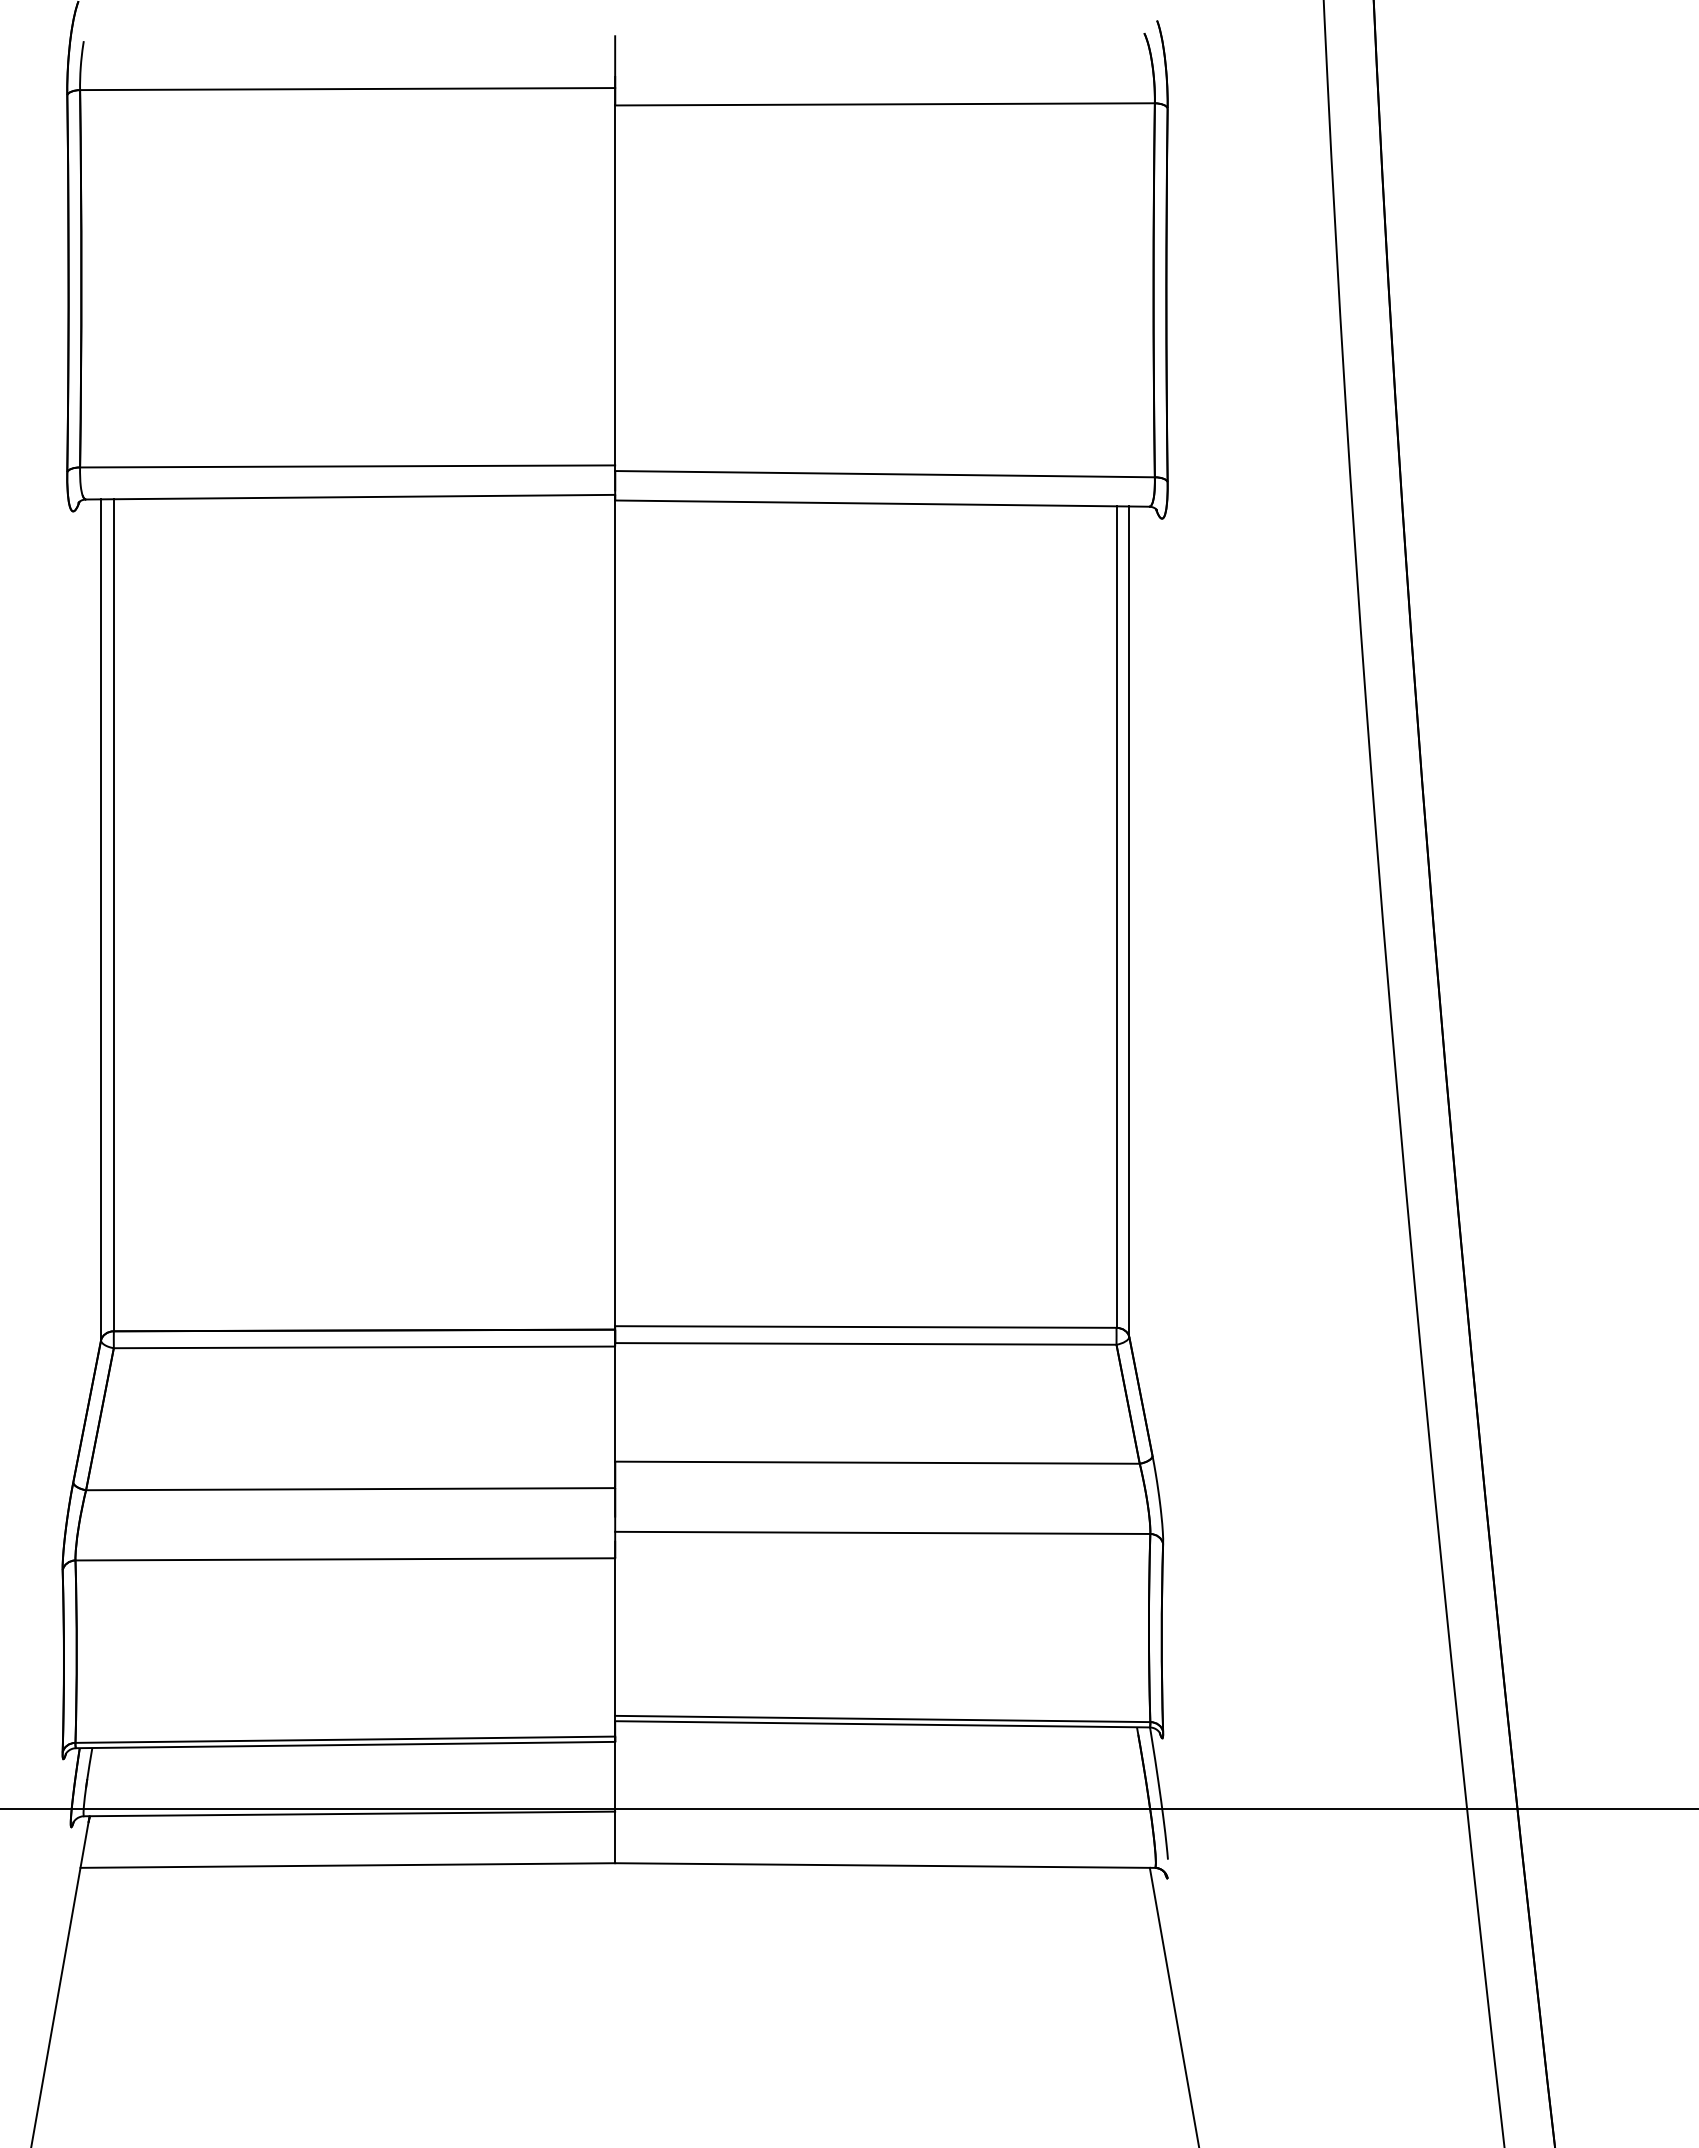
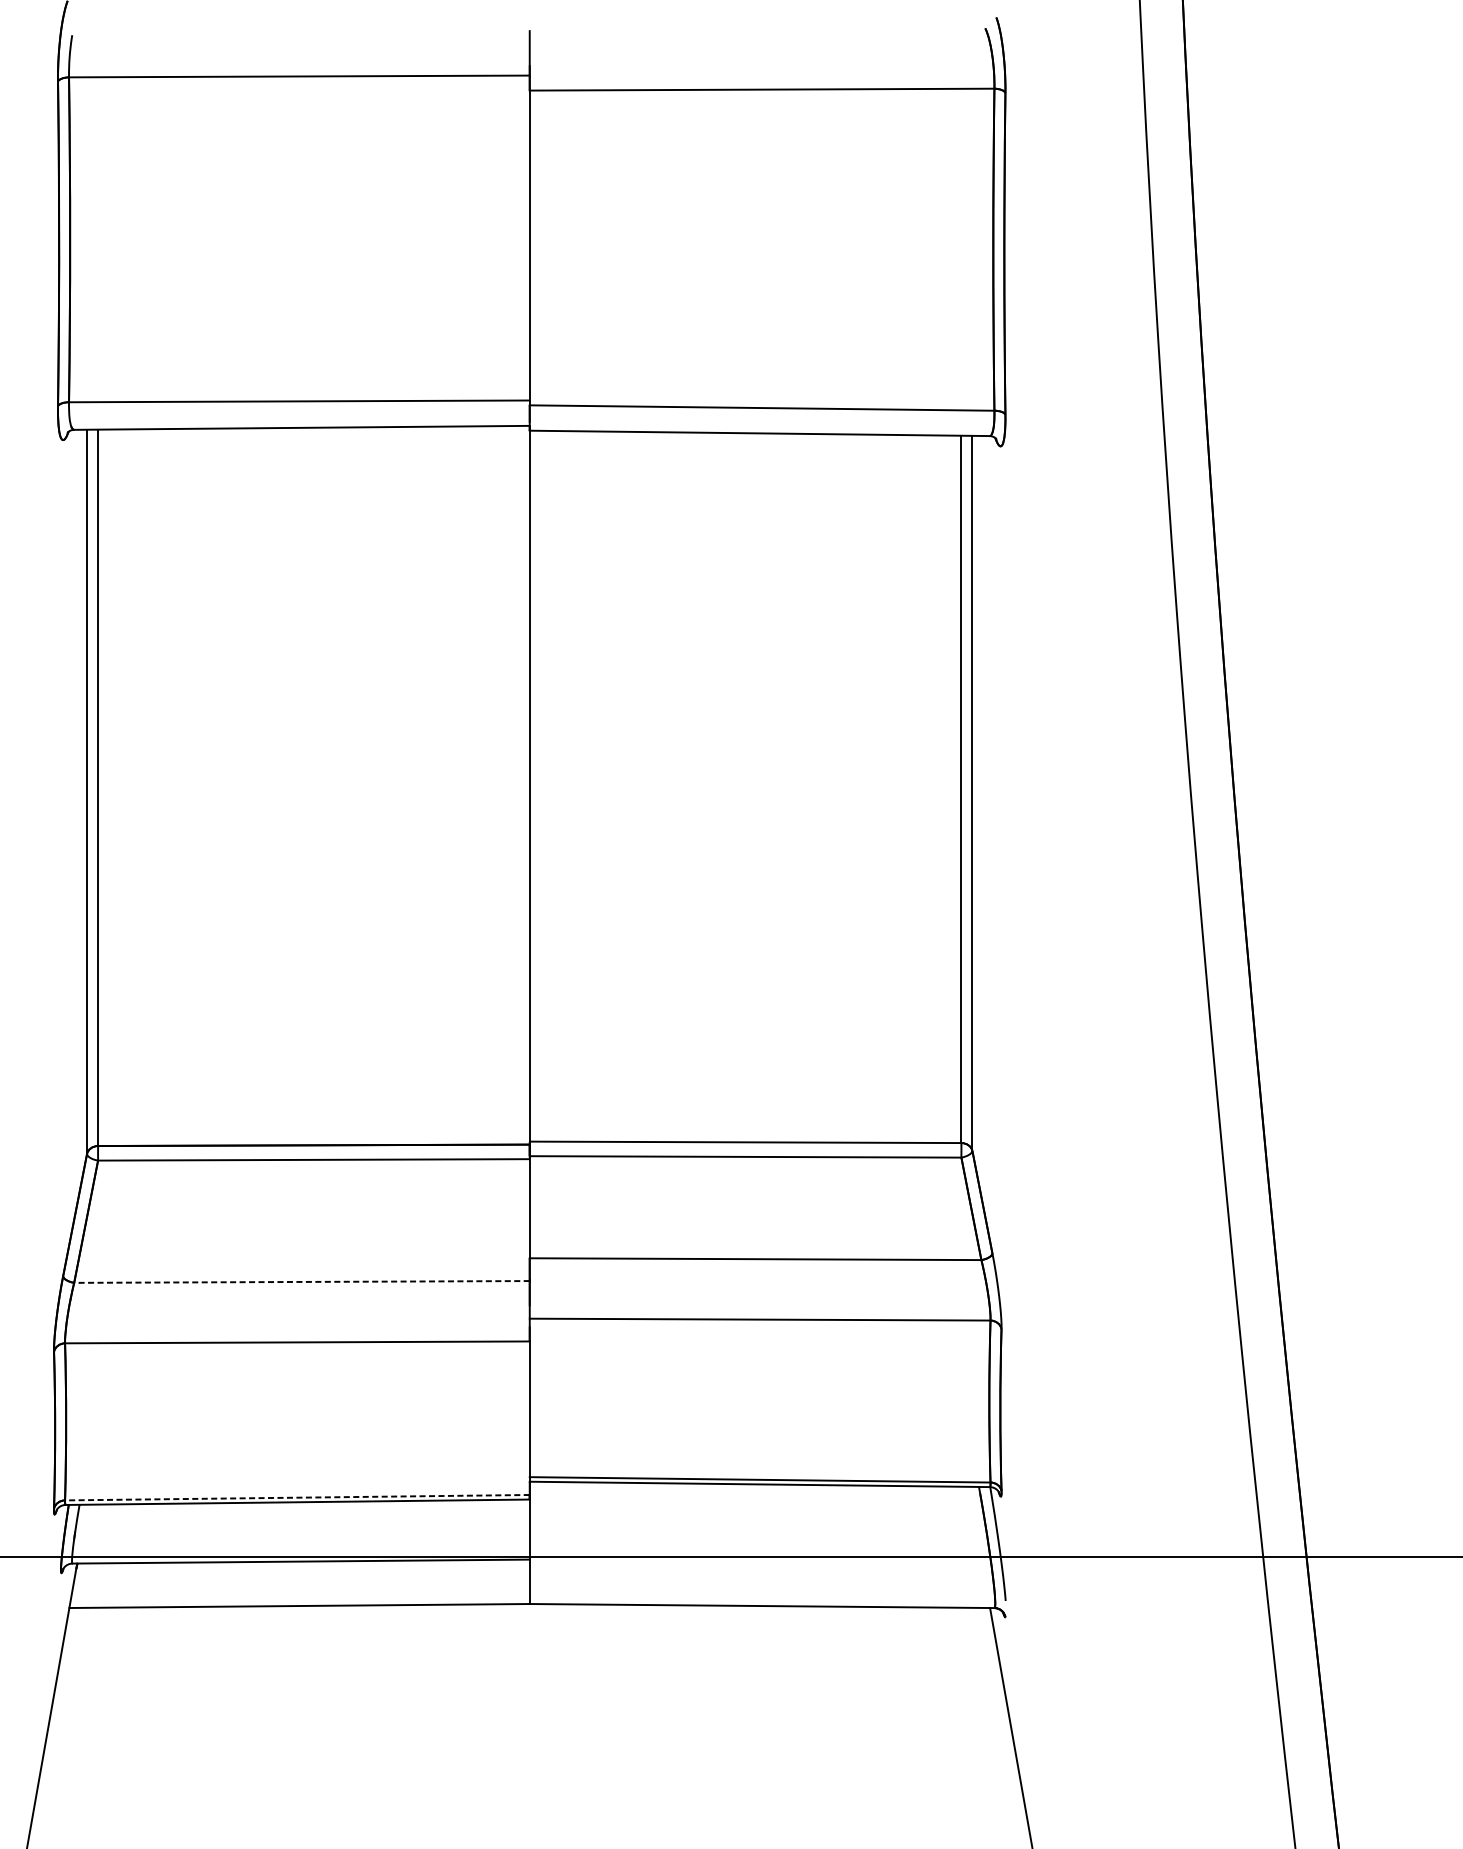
line: (350, 1489) -> (301, 1282), solid -> dashed
line: (345, 1739) -> (297, 1497), solid -> dashed

